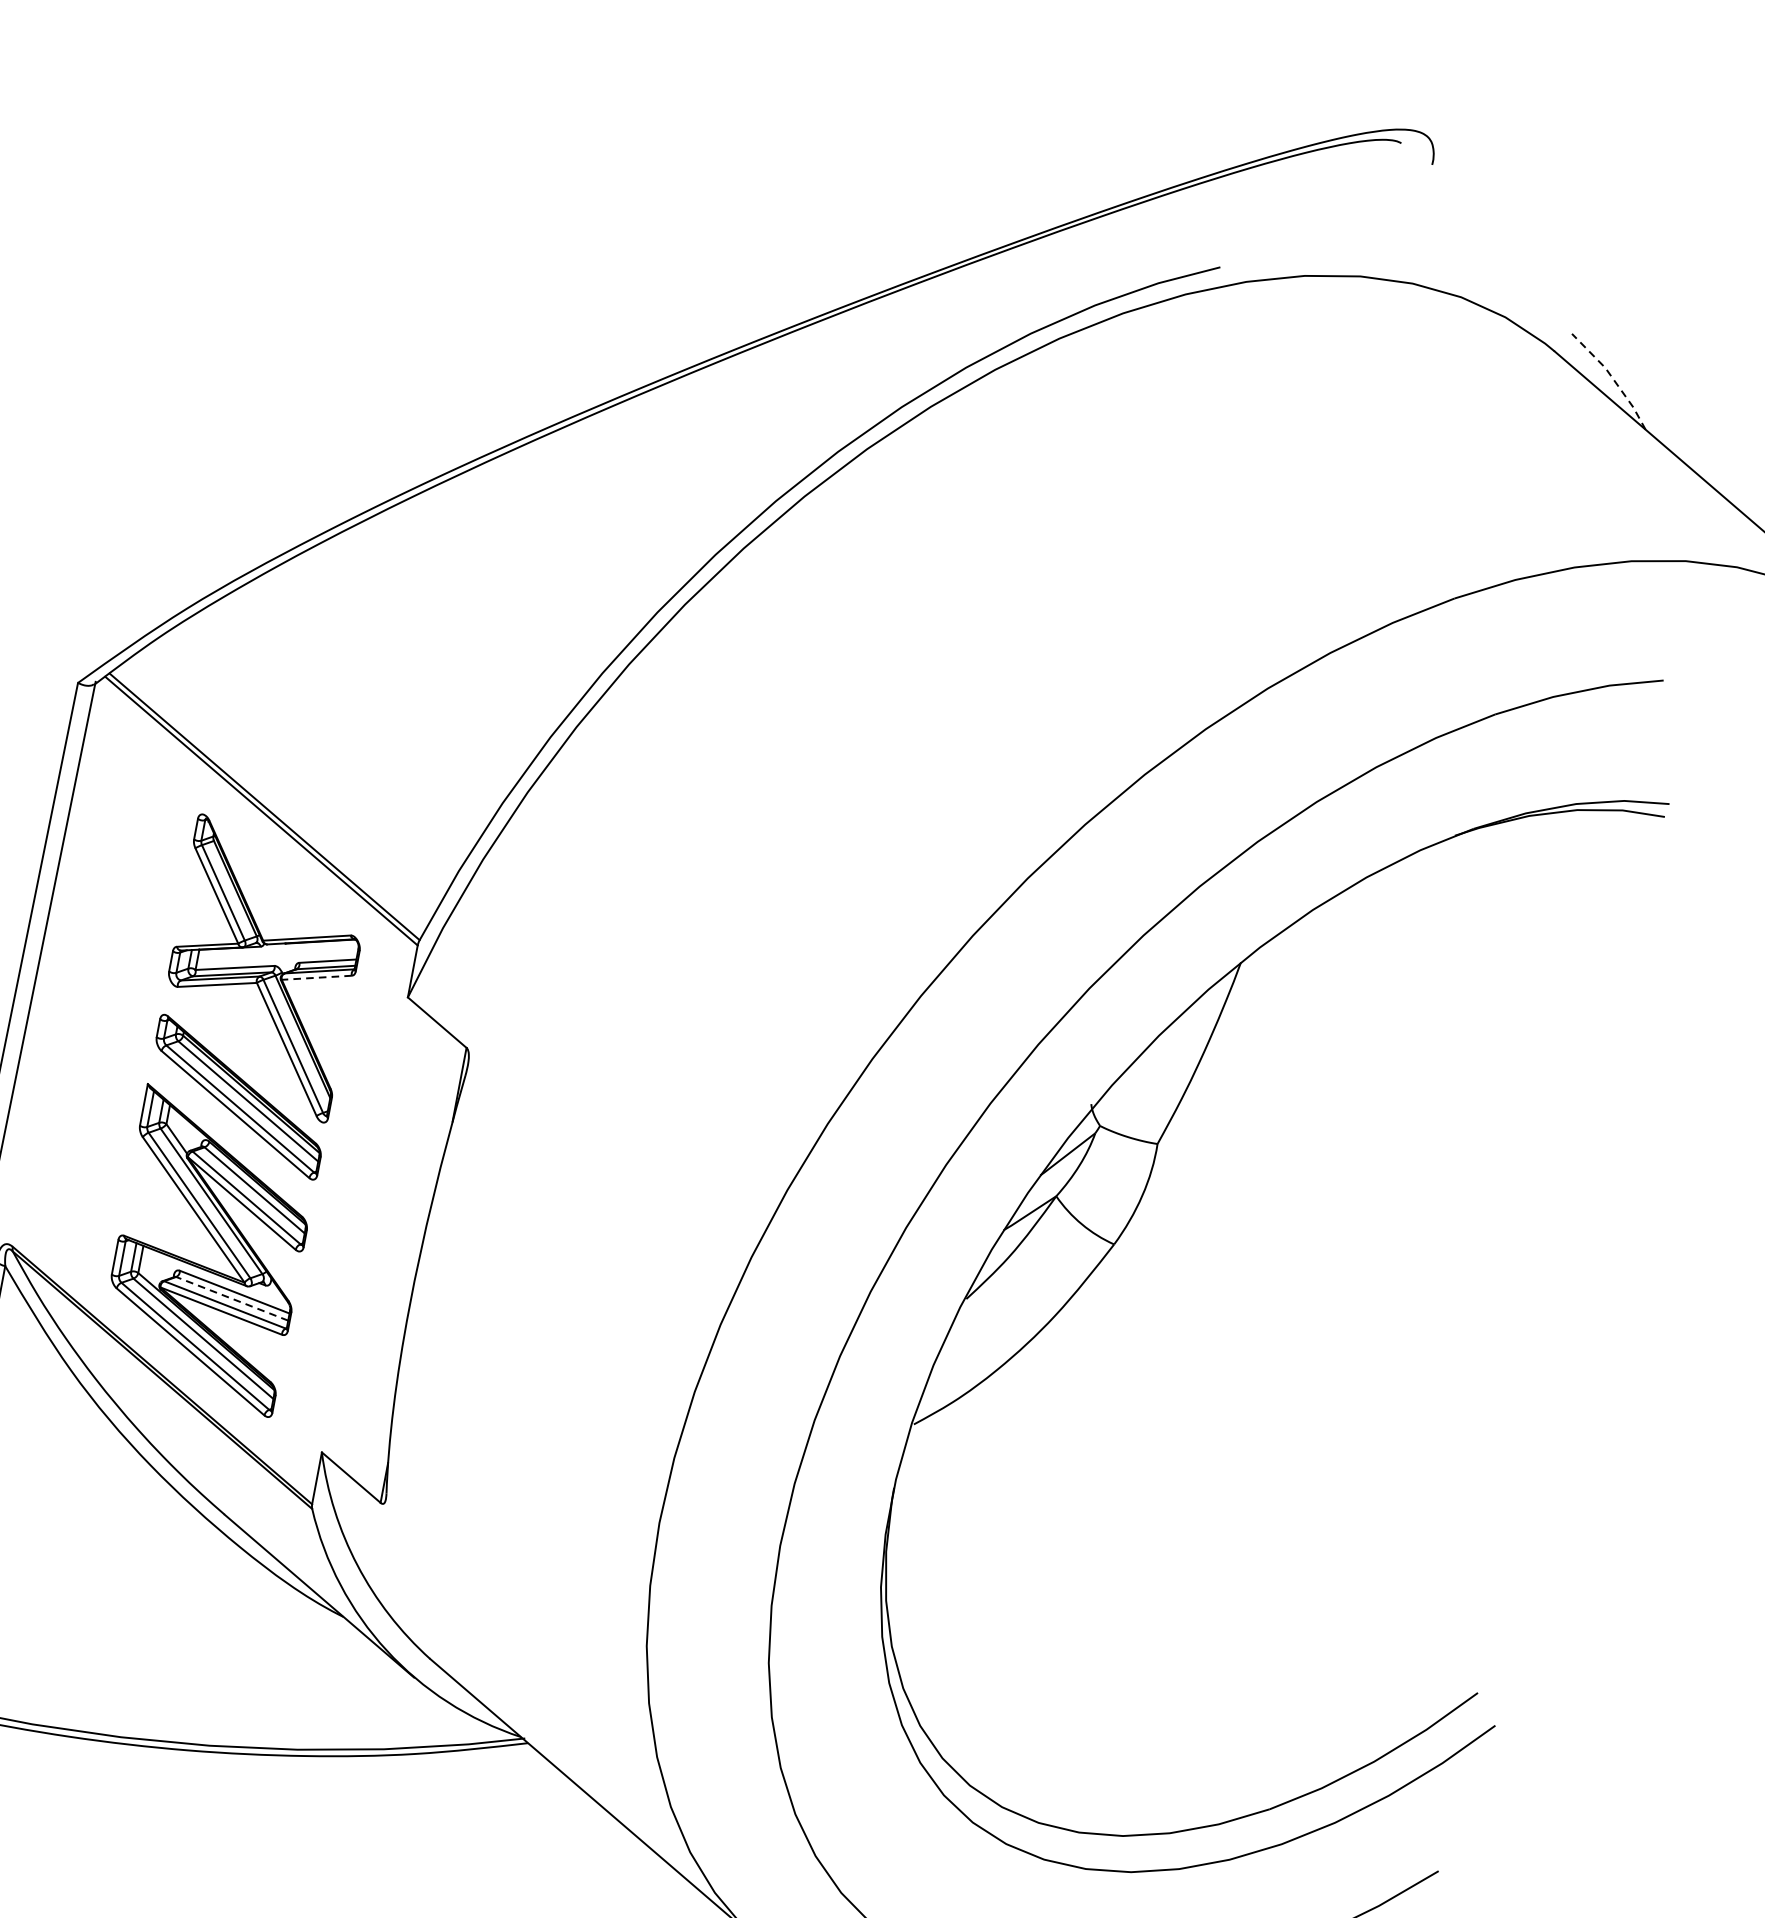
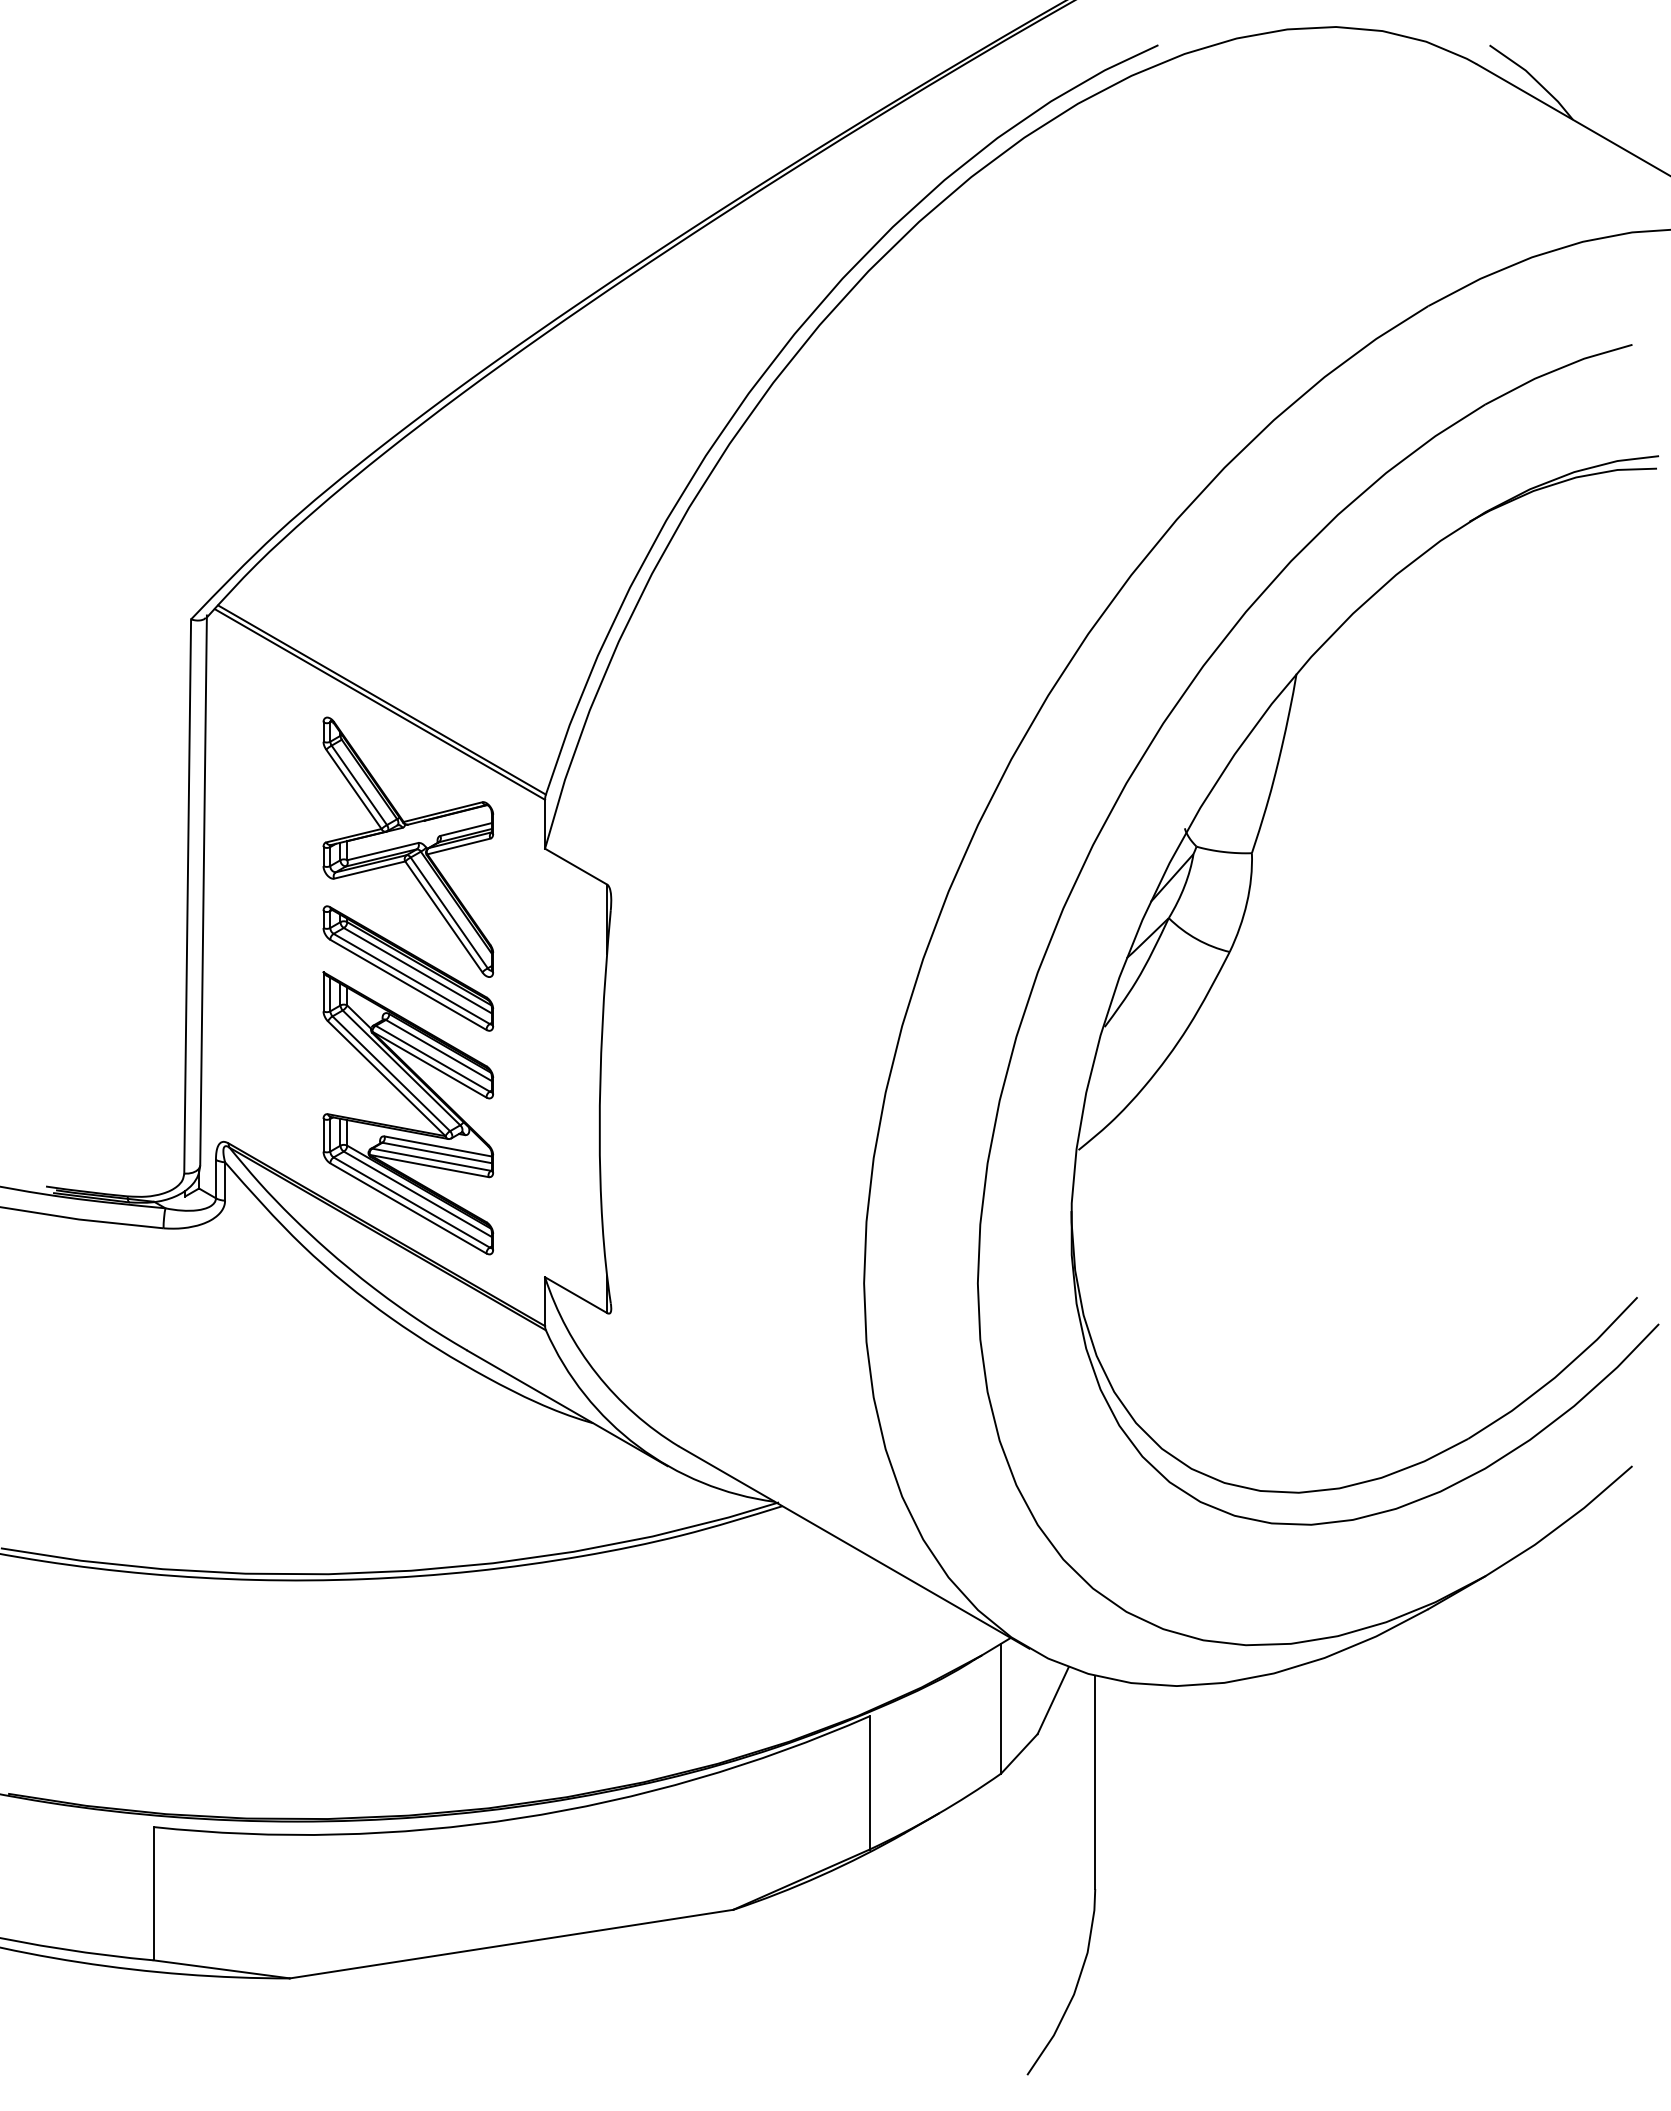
line: (1613, 378) -> (1534, 78), dashed -> solid
line: (316, 977) -> (458, 846), dashed -> solid
line: (232, 1298) -> (437, 1152), dashed -> solid

